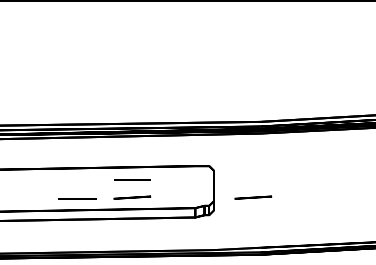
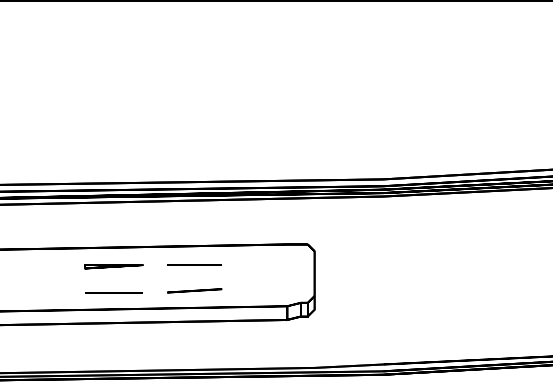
line: (76, 181) -> (112, 267), added
line: (253, 197) -> (372, 290), removed

